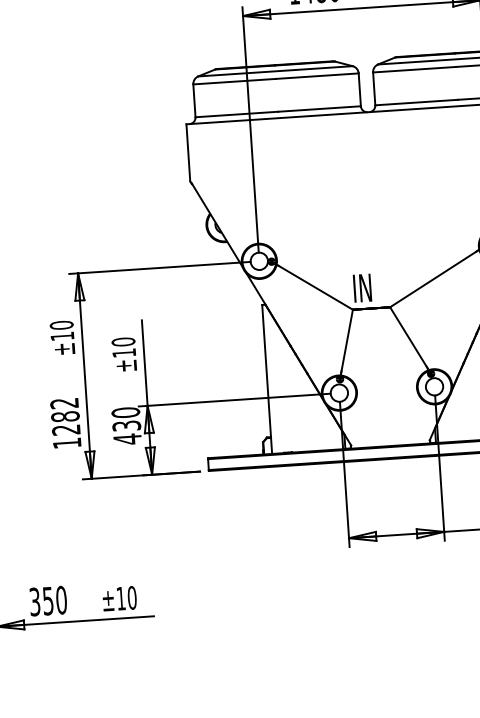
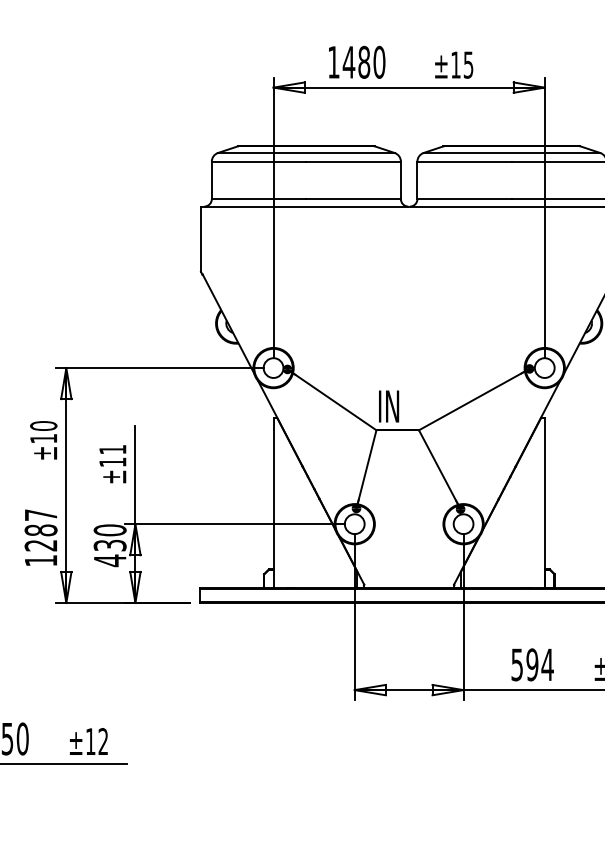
text: (123, 341) -> (112, 449), ±10 -> ±11
text: (64, 402) -> (40, 514), 1282 -> 1287
text: (132, 597) -> (103, 741), ±10 -> ±12

